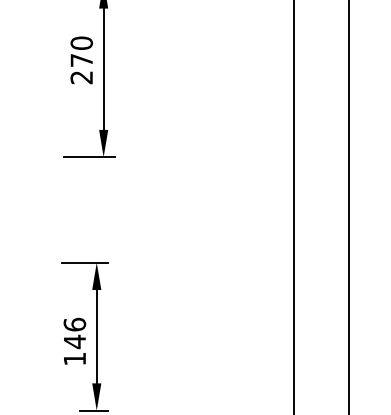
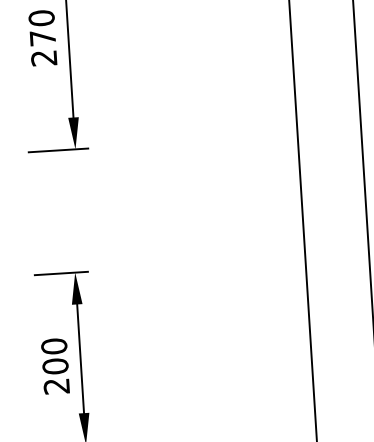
text: (74, 341) -> (55, 366), 146 -> 200

